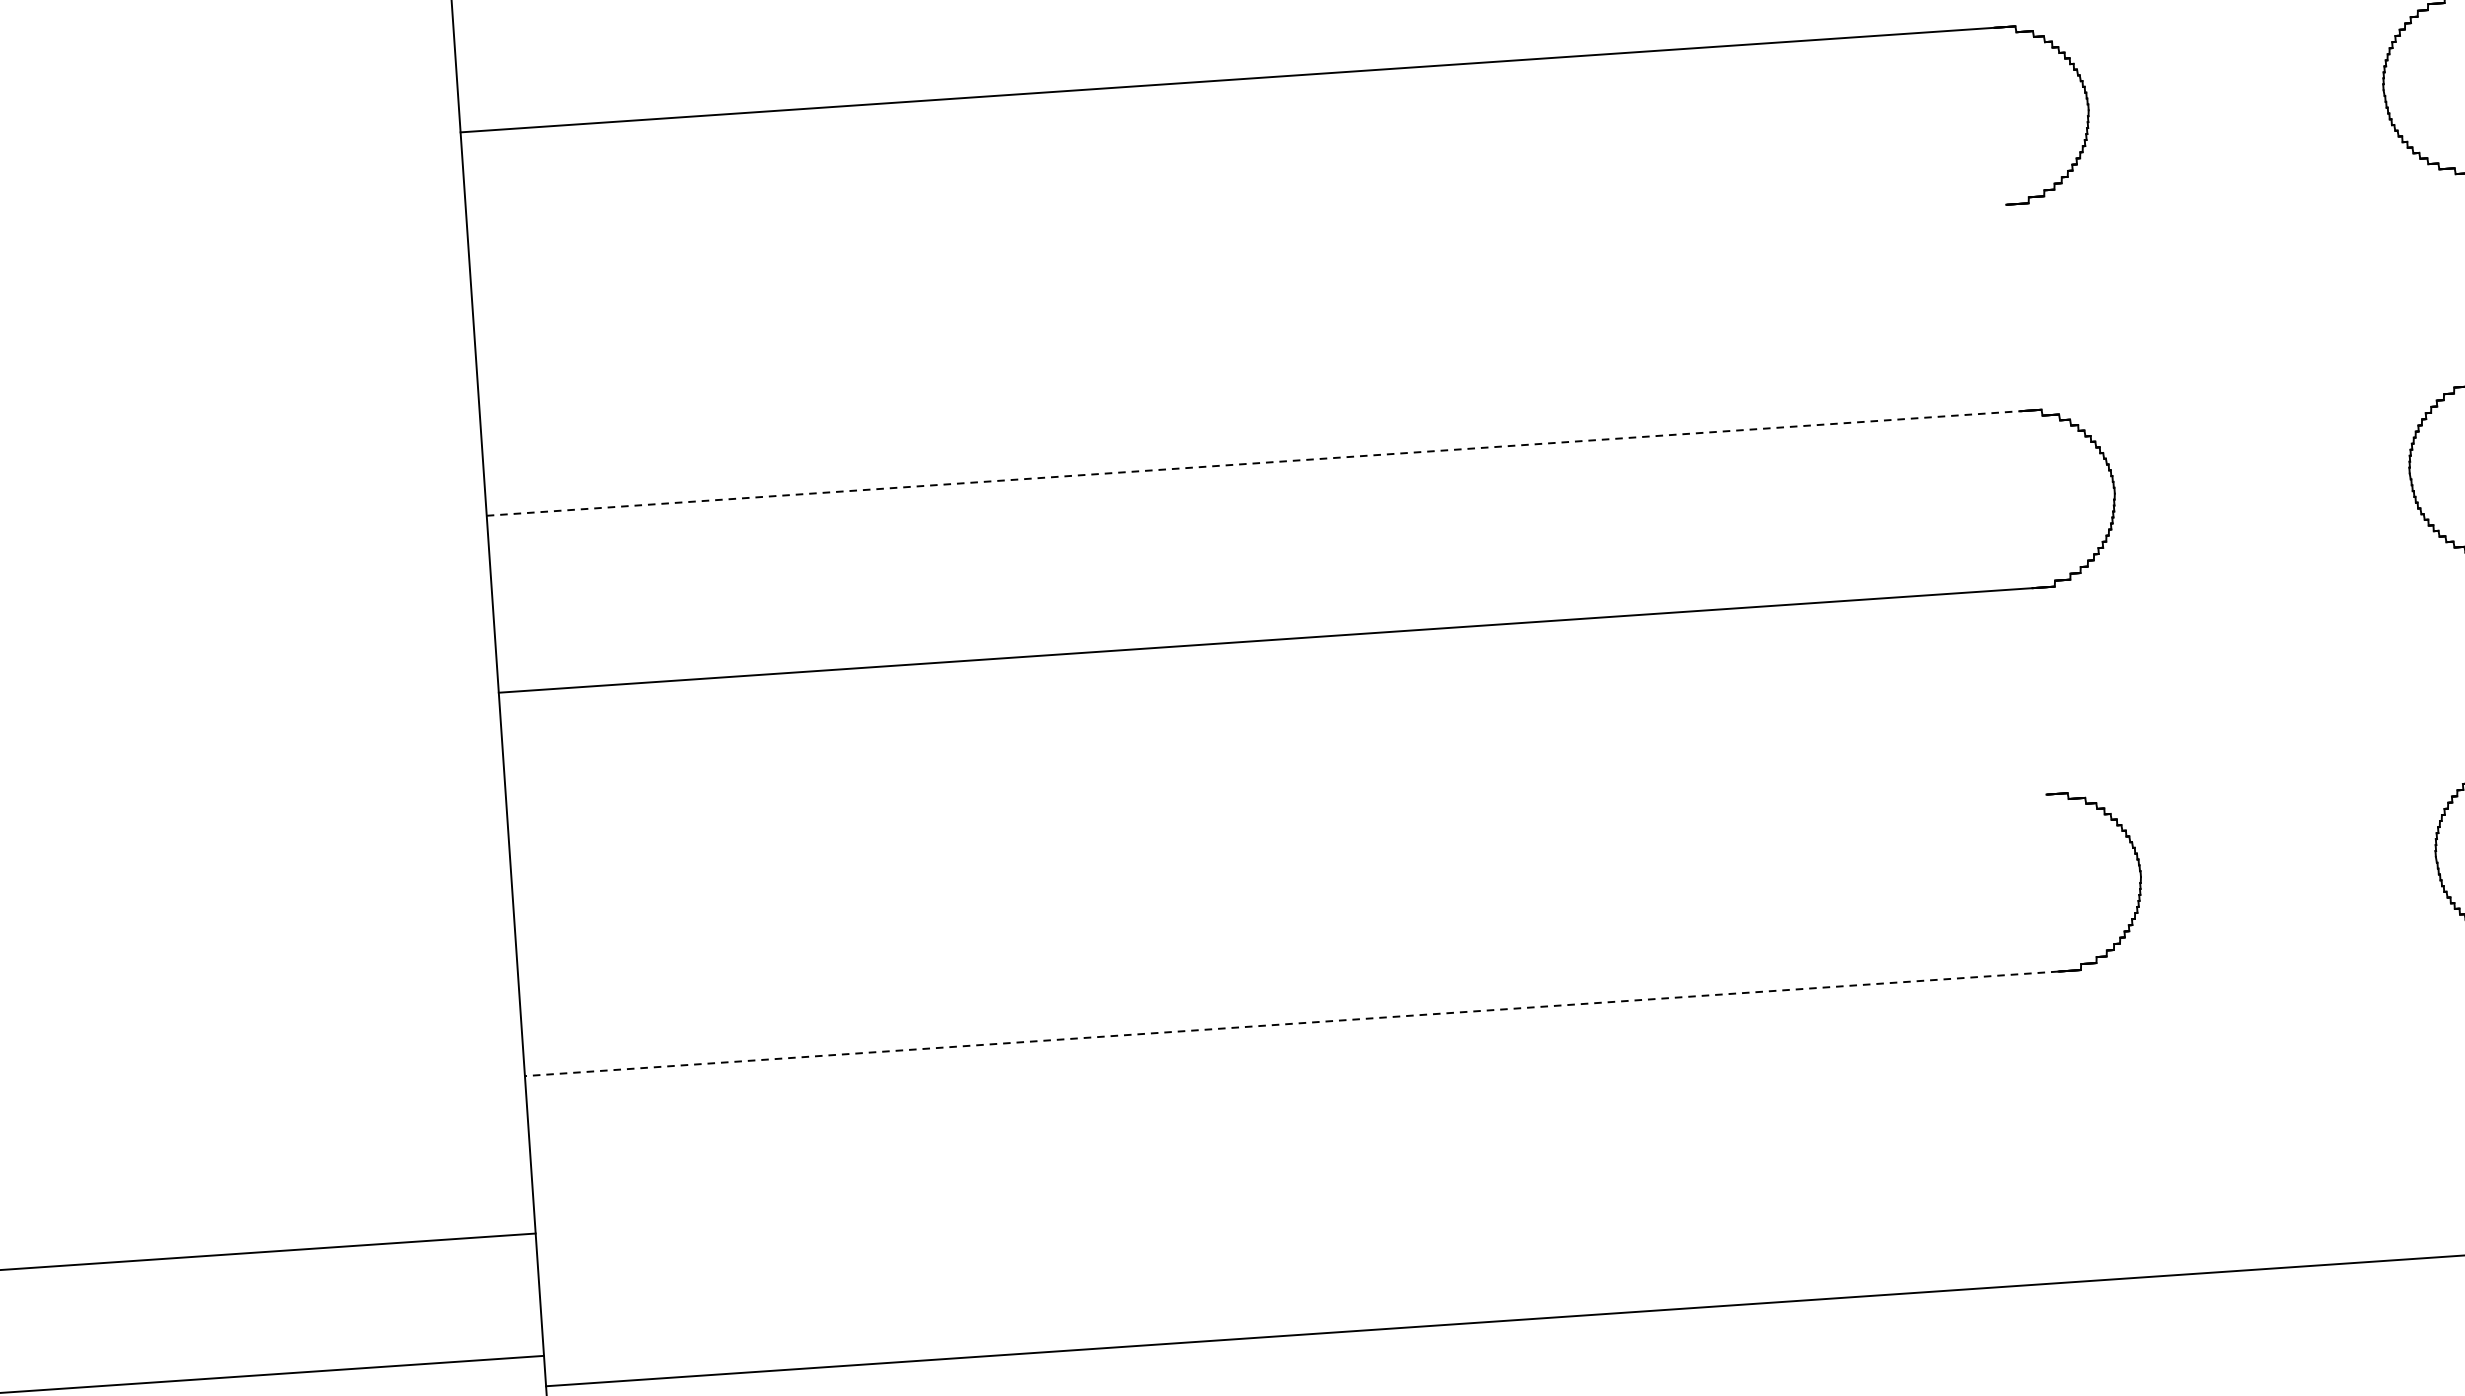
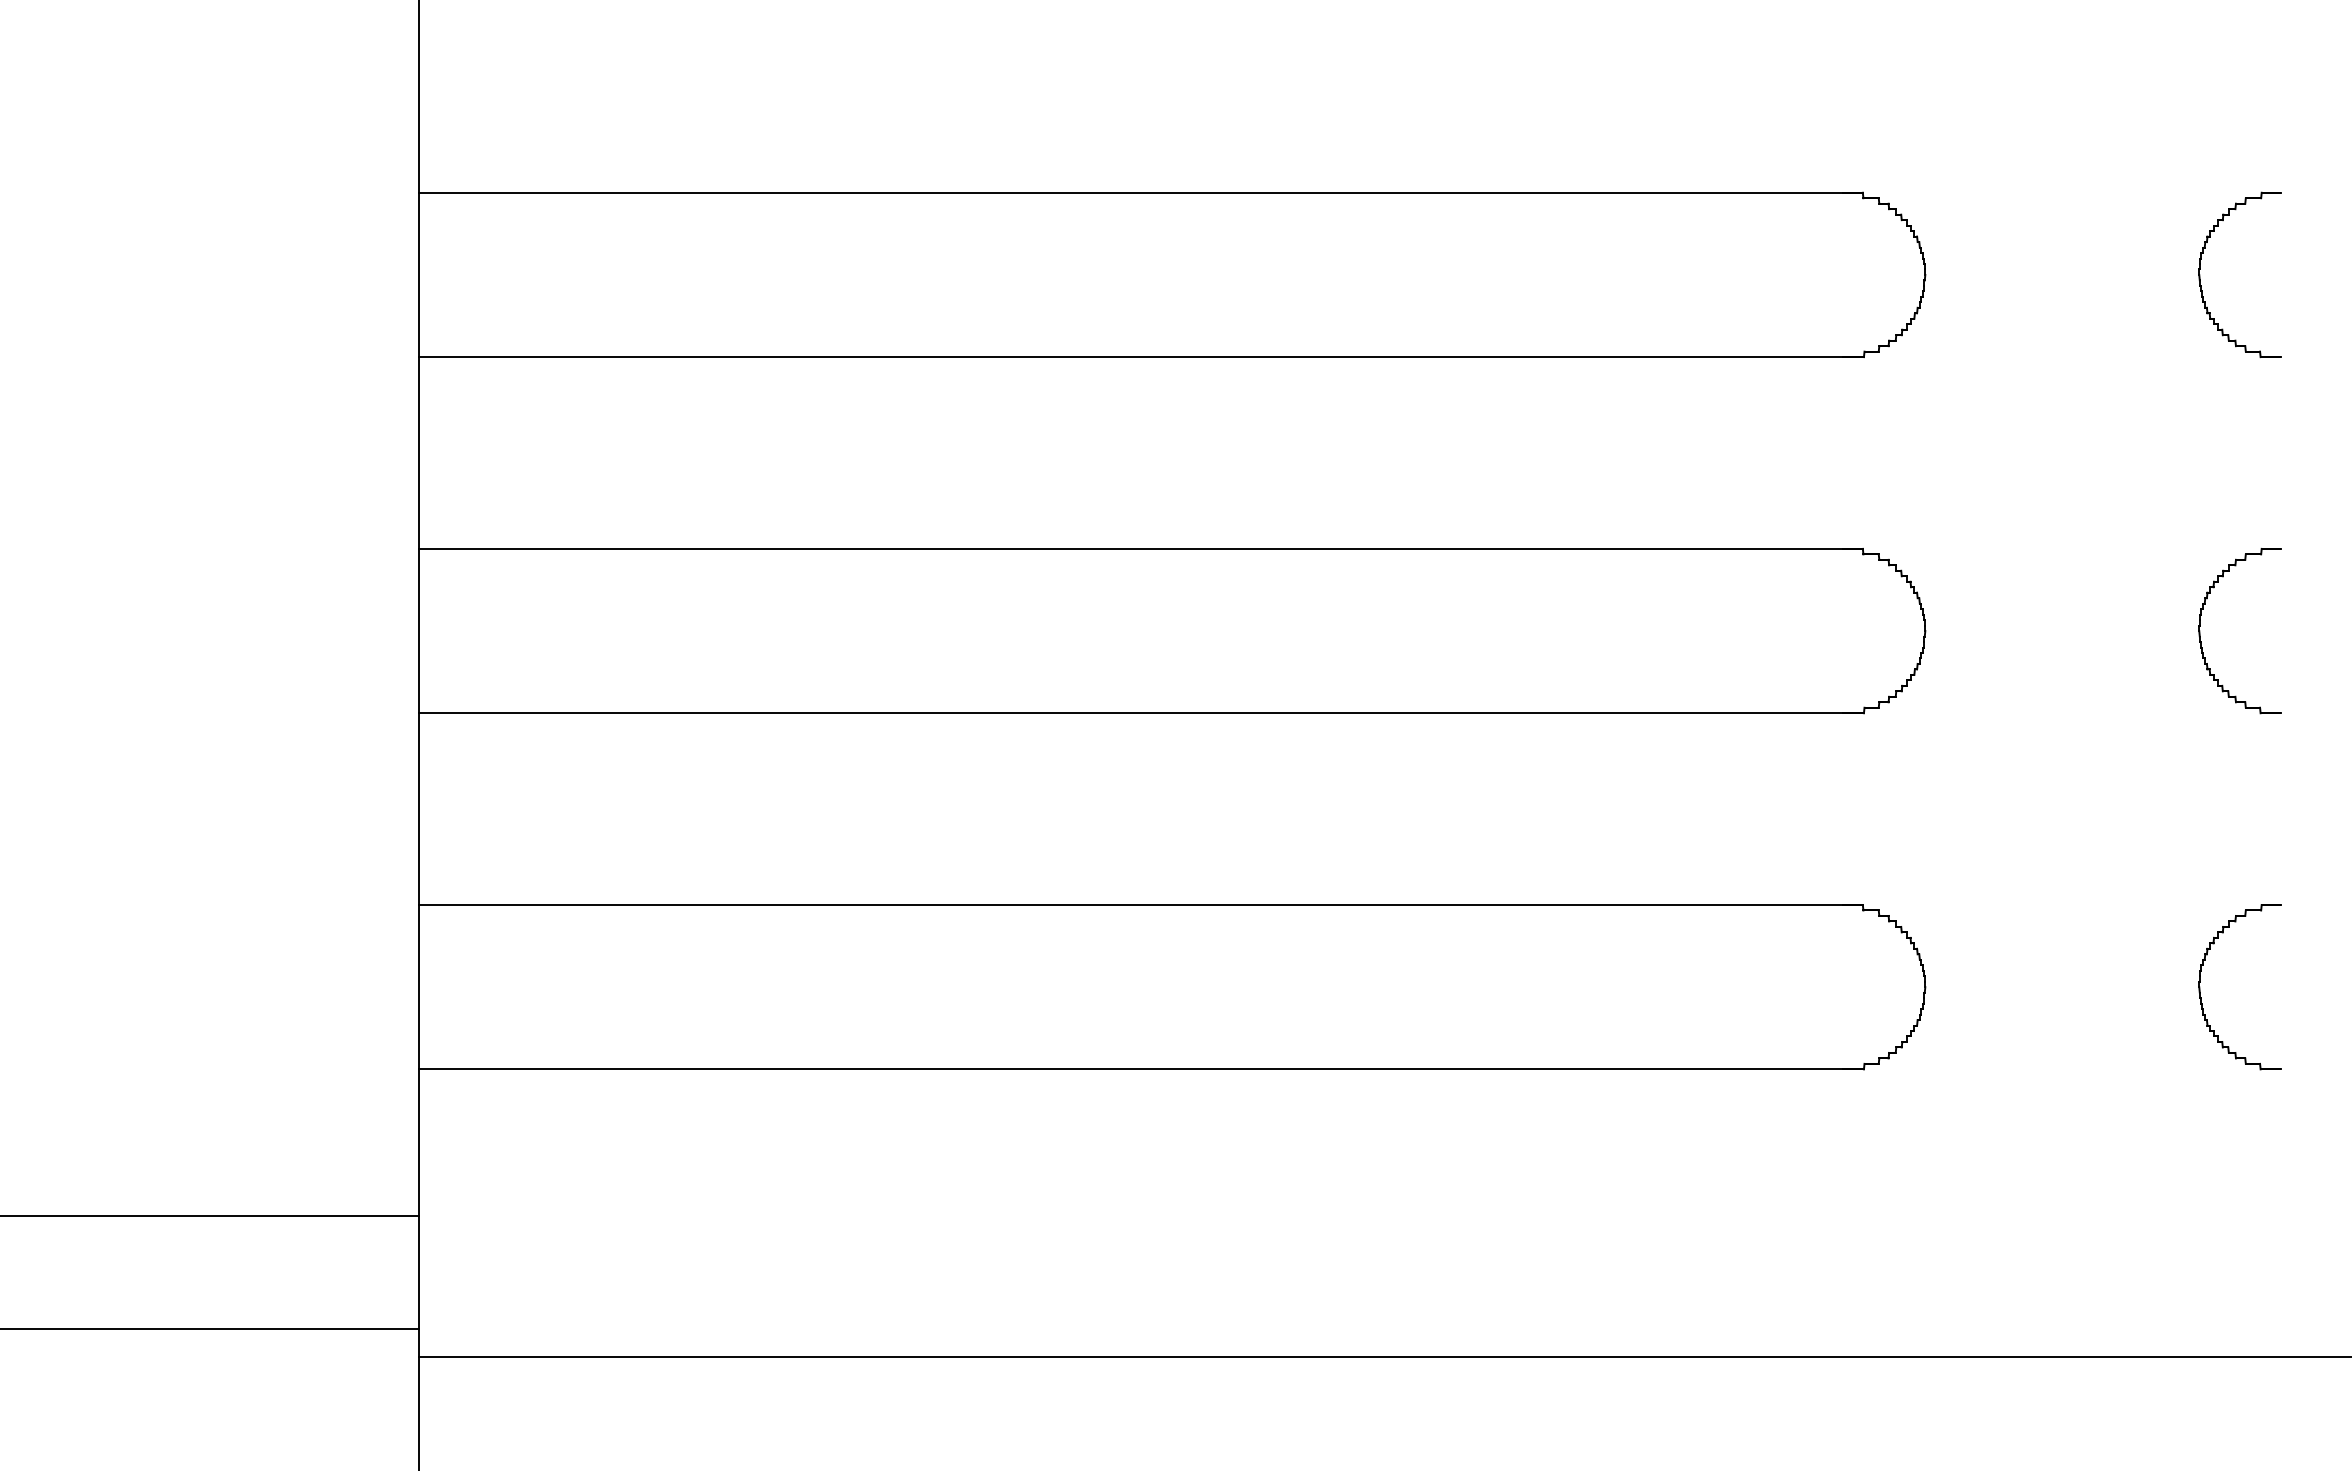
line: (1239, 257) -> (1130, 357), added
line: (1254, 463) -> (1131, 548), dashed -> solid
line: (1279, 847) -> (1130, 905), added
line: (1291, 1024) -> (1130, 1069), dashed -> solid

